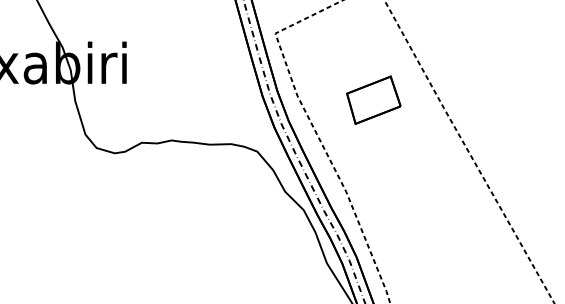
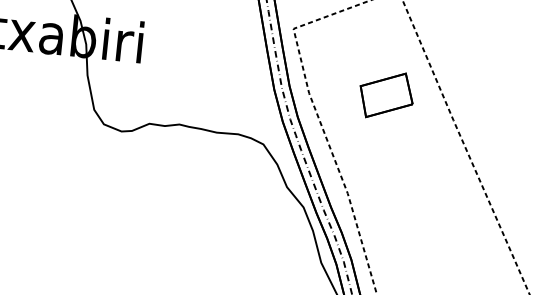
part: (373, 99) -> (386, 94), moved

